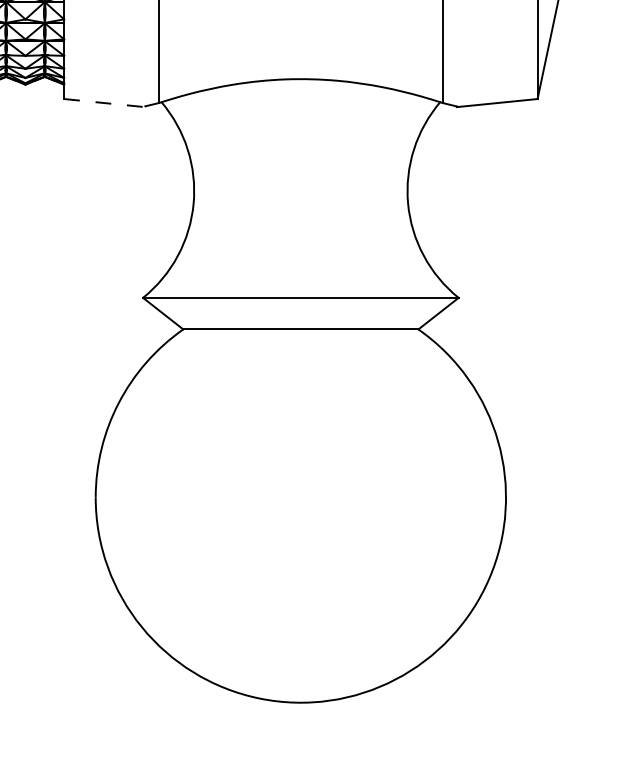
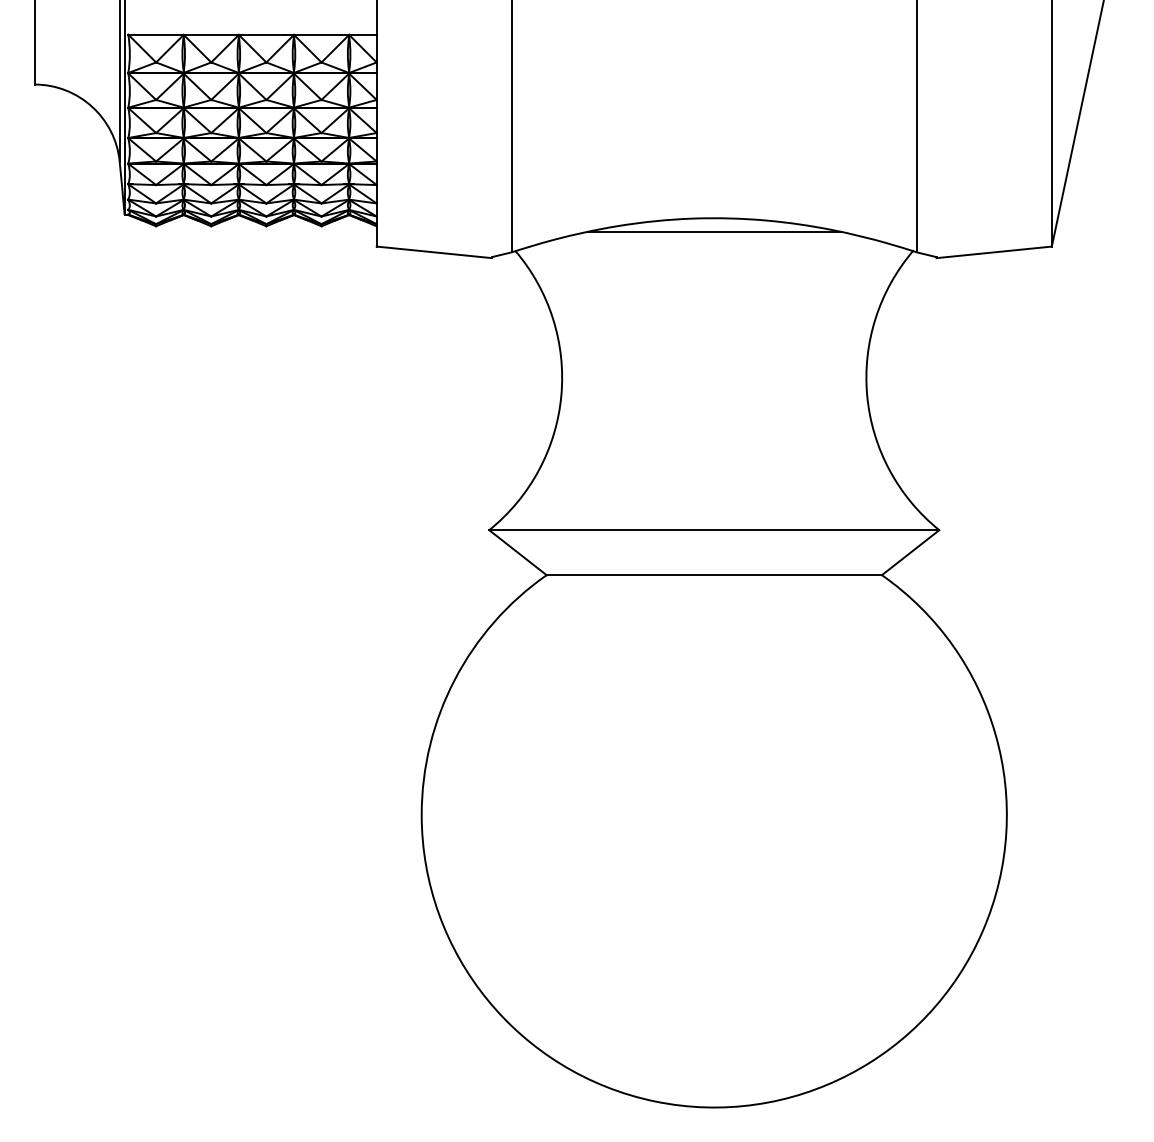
line: (301, 88) -> (715, 231), added
line: (104, 103) -> (434, 252), dashed -> solid

